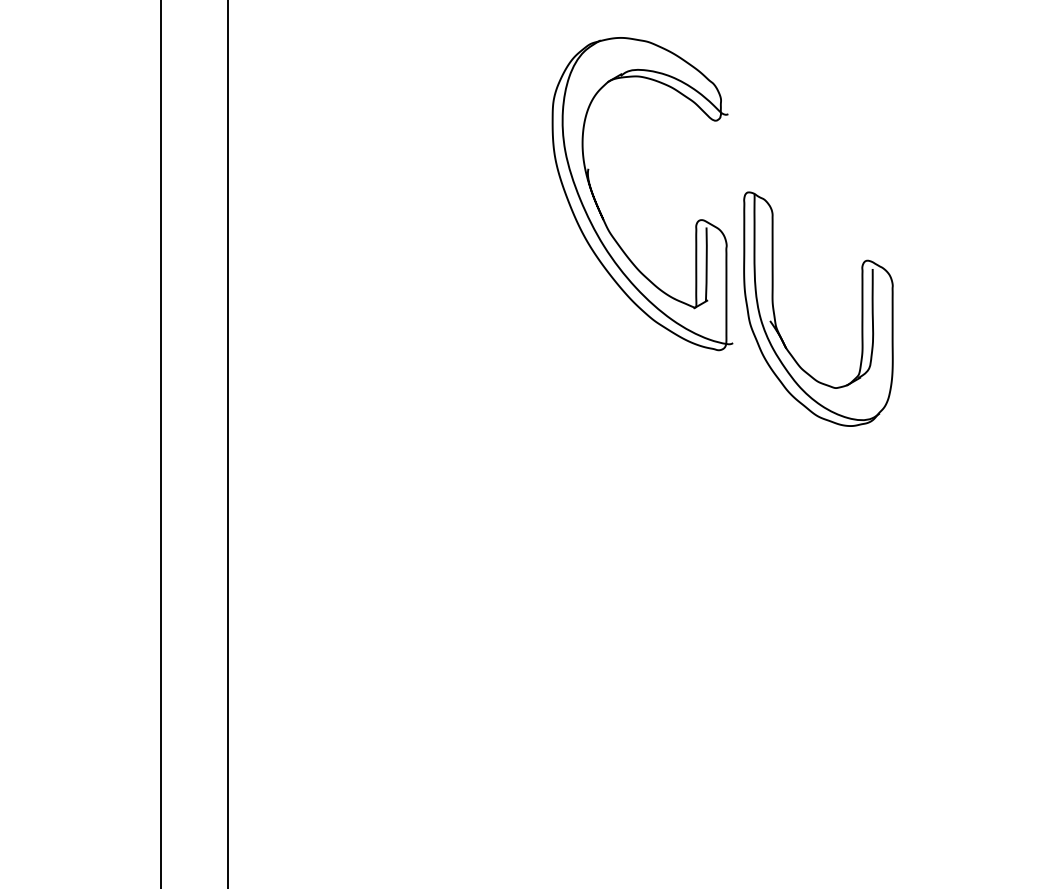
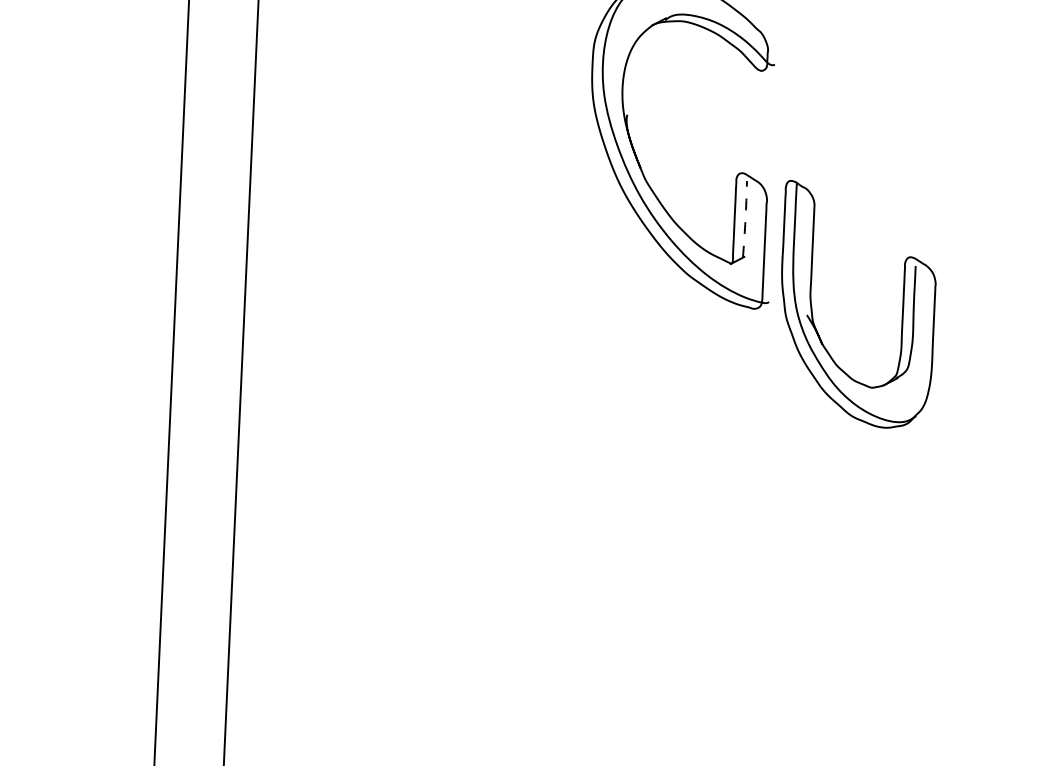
arc: (706, 264) -> (745, 219), solid -> dashed
part: (861, 308) -> (902, 306), moved

